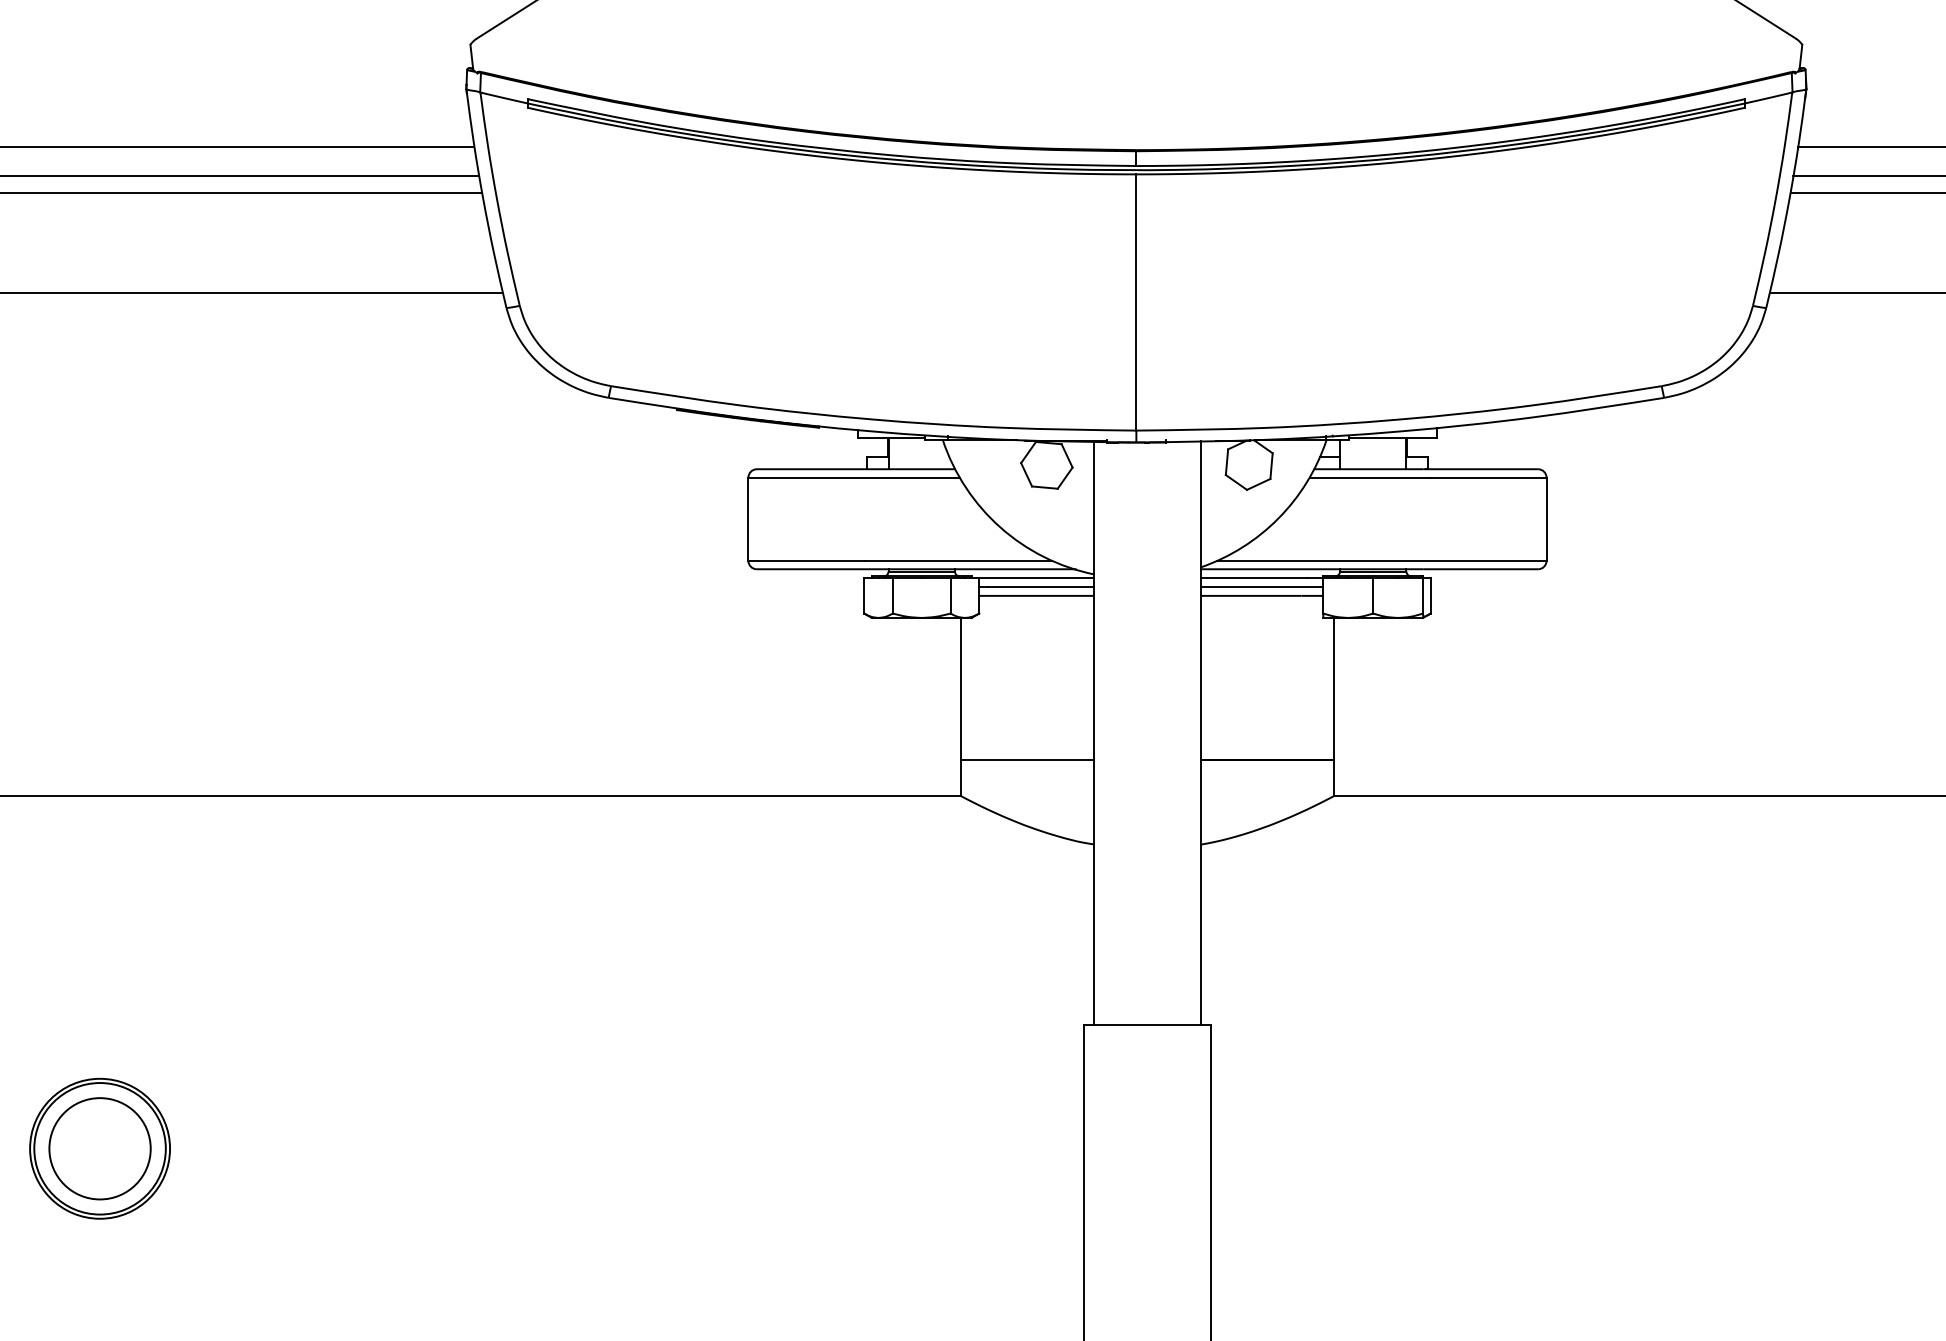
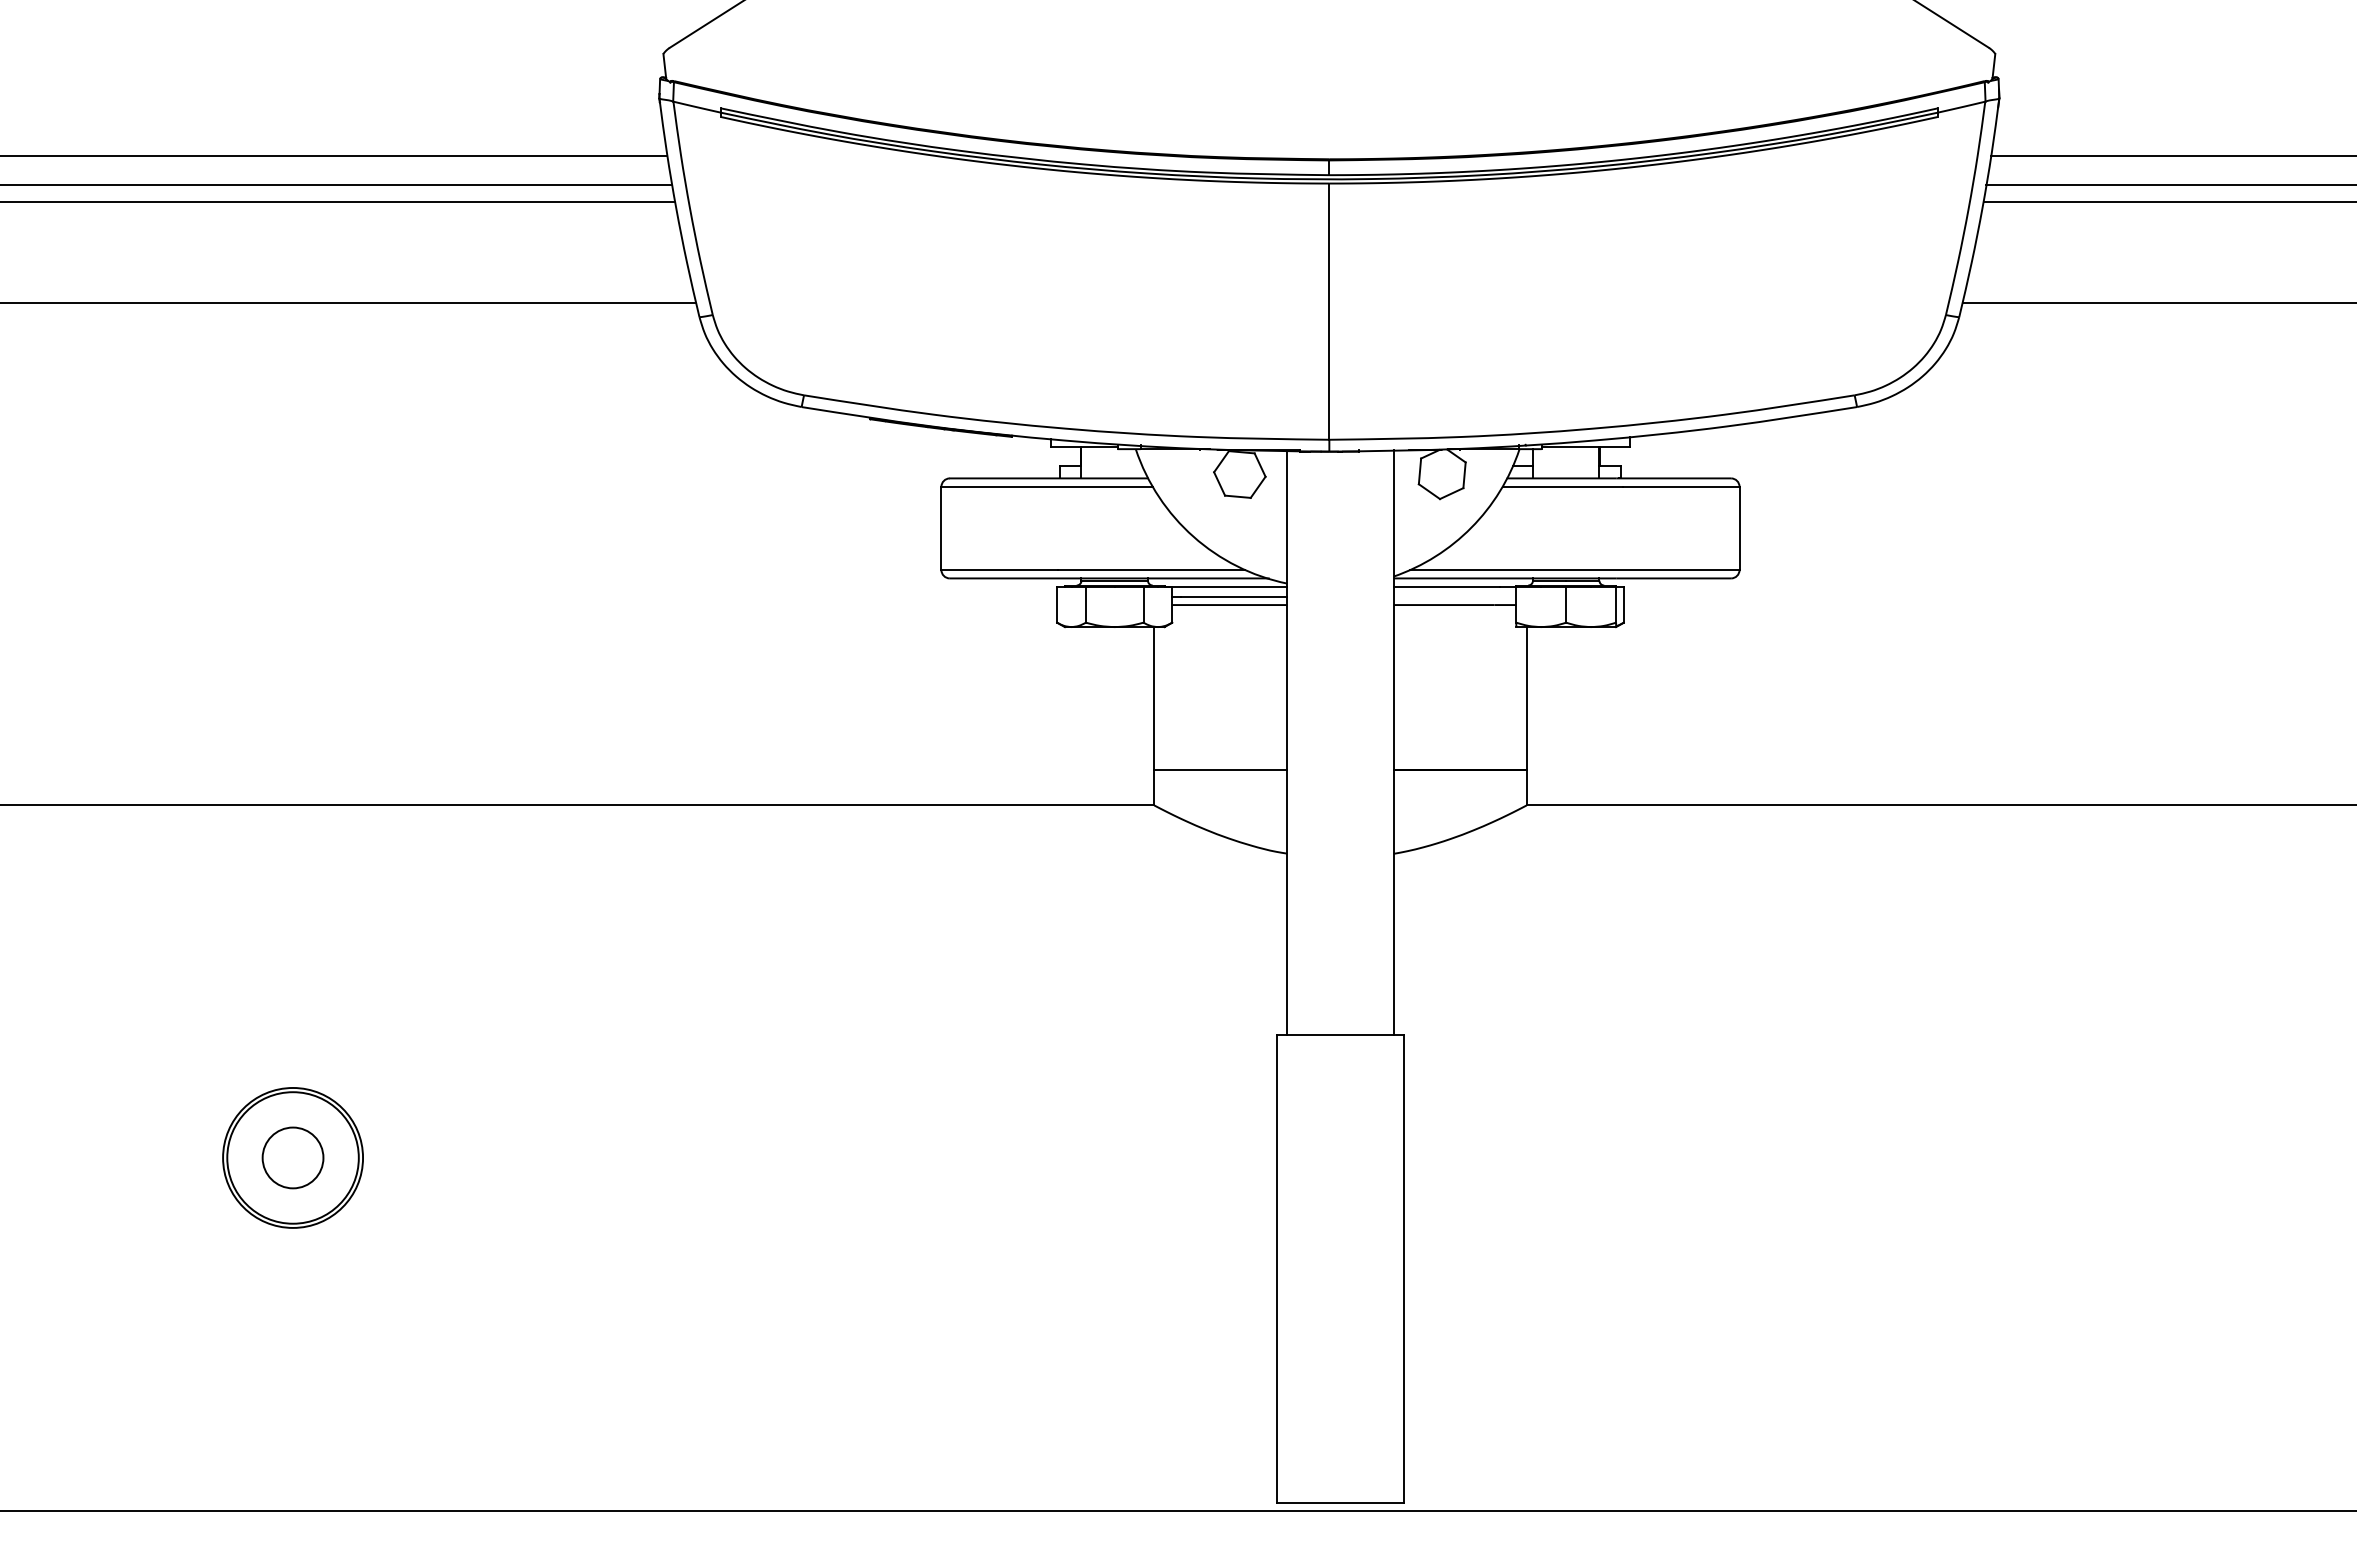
line: (1261, 587) -> (1454, 596), removed
circle: (99, 1148) -> (292, 1157), size x0.6

